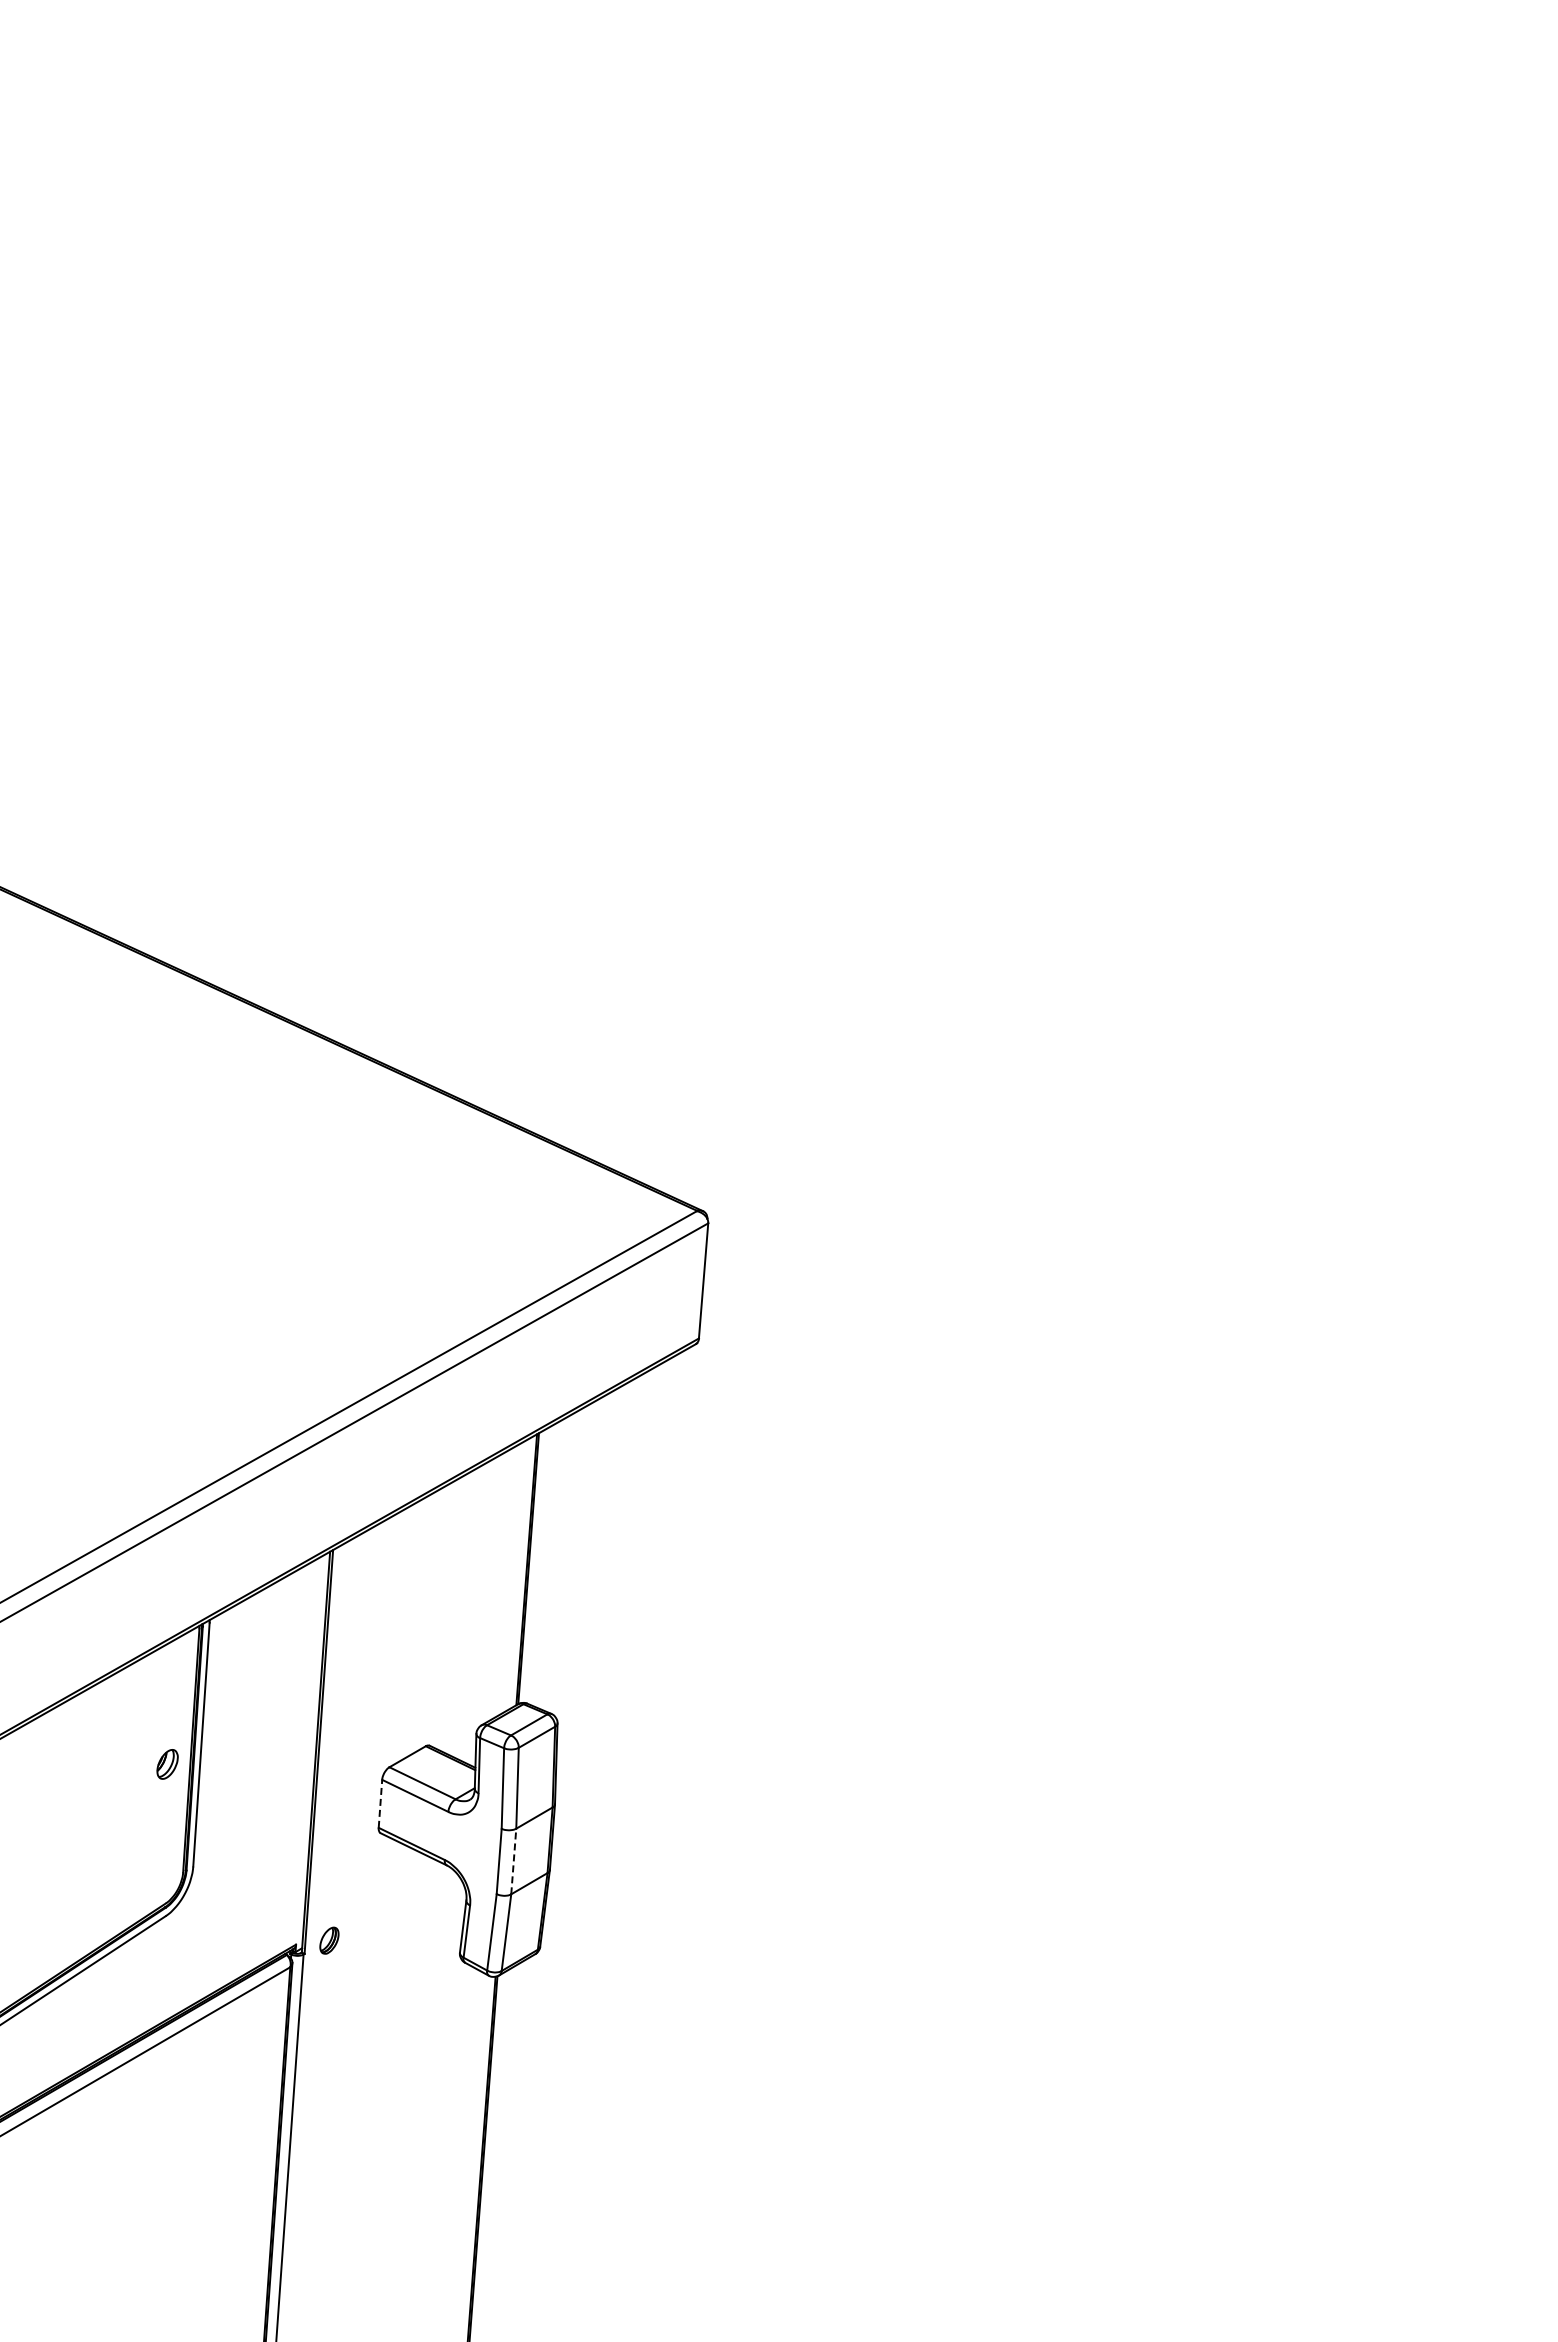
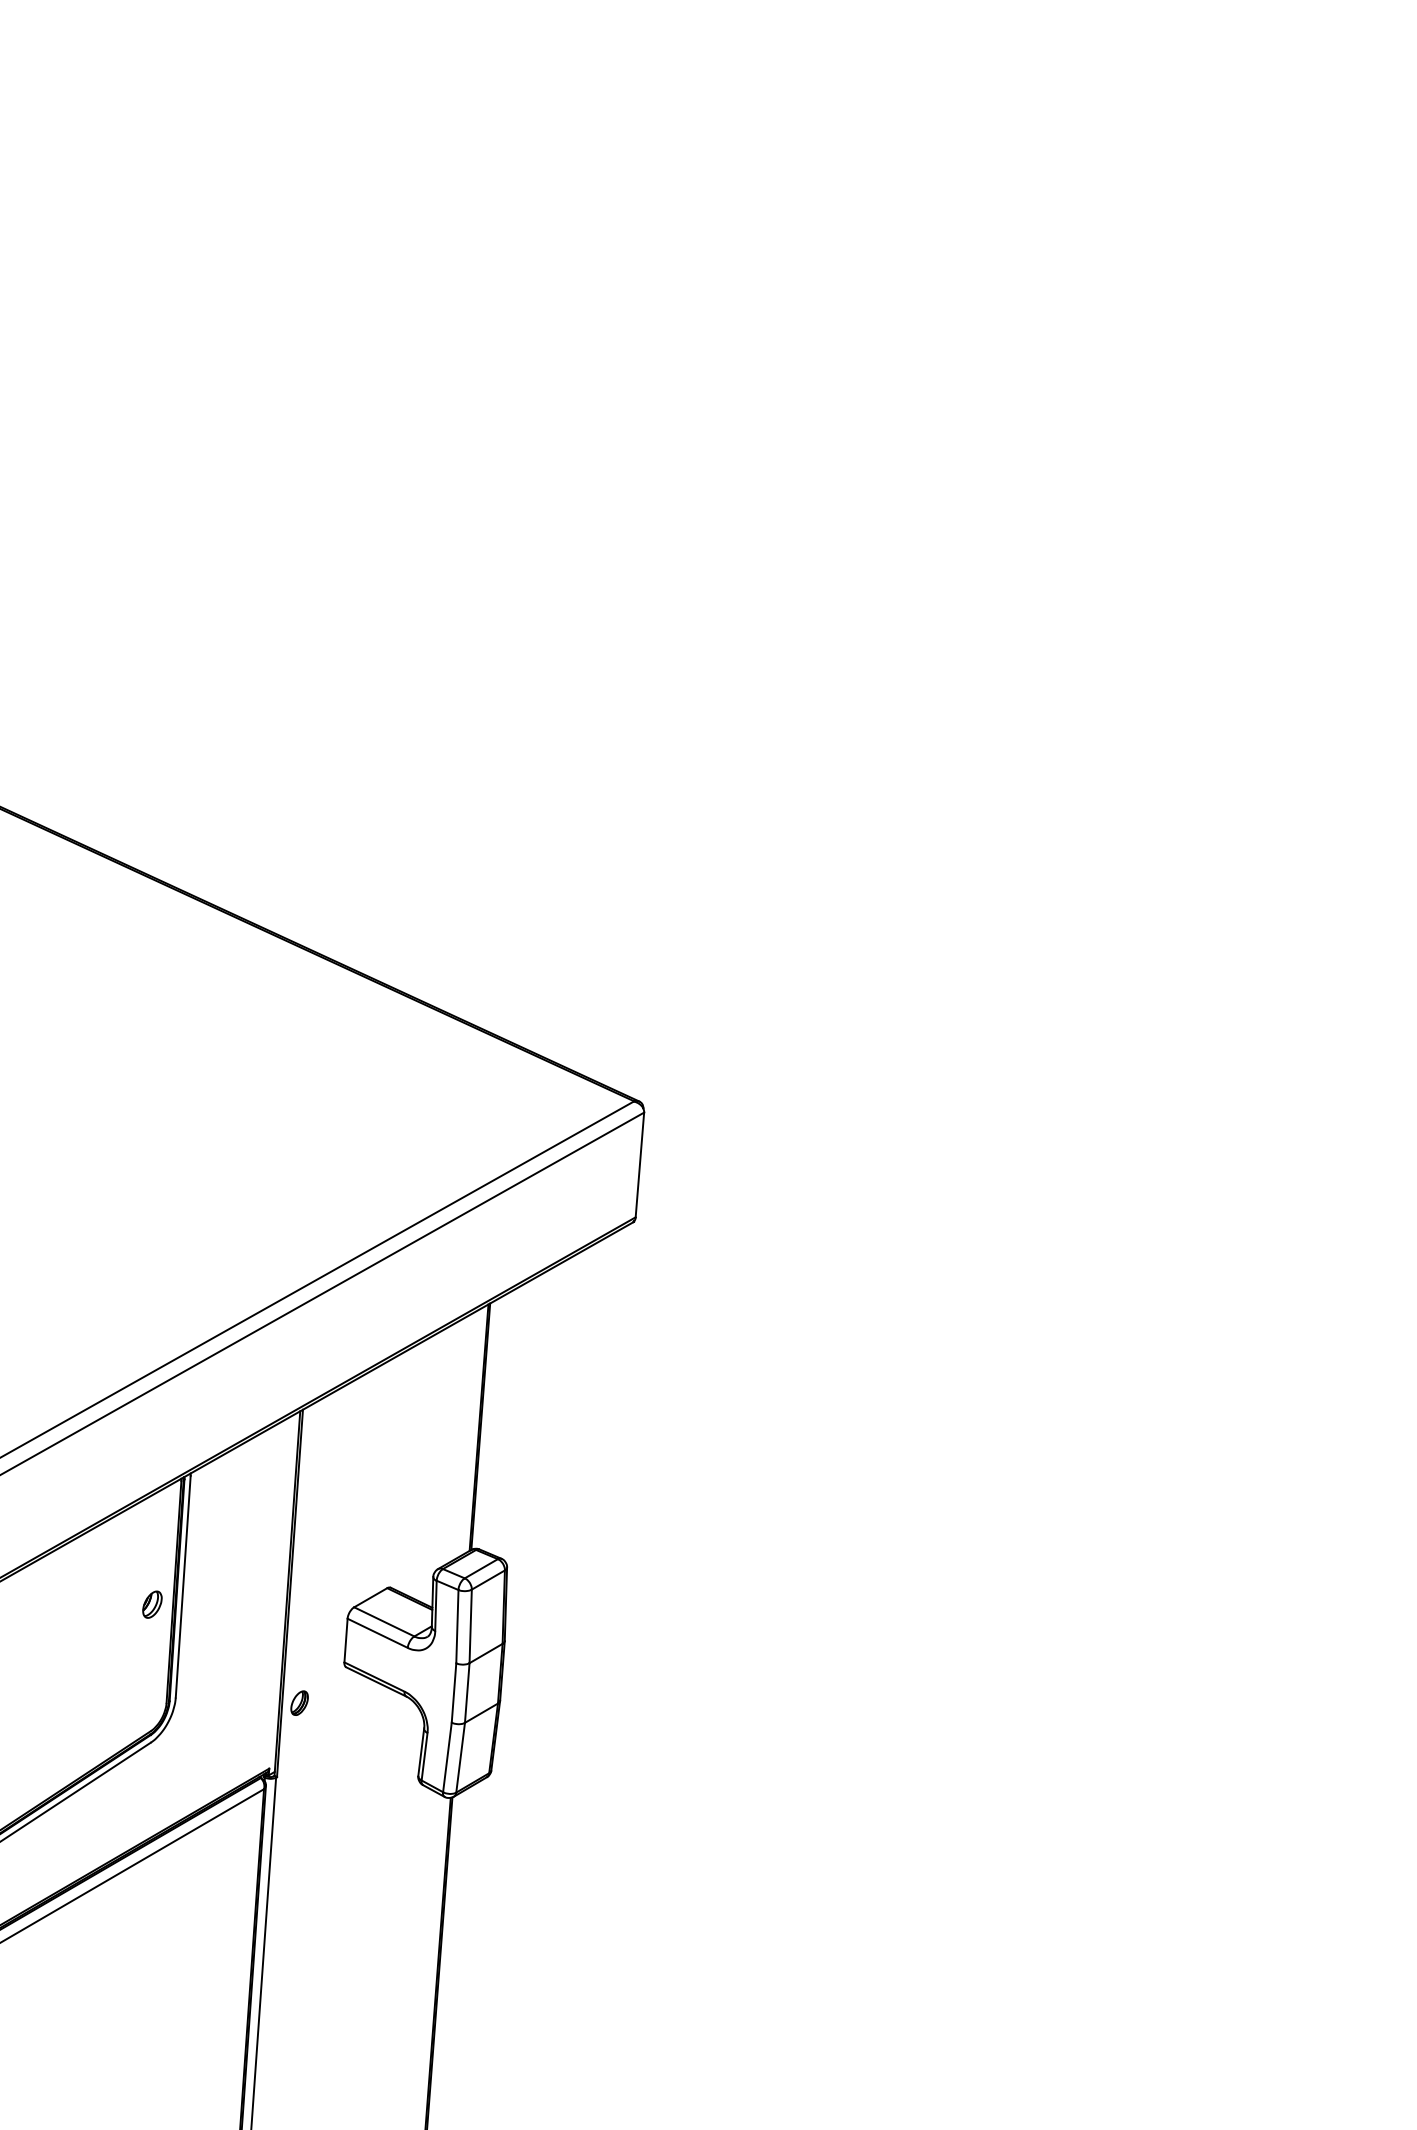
line: (380, 1803) -> (346, 1640), dashed -> solid
line: (513, 1861) -> (467, 1693), dashed -> solid
part: (329, 1940) -> (299, 1703), moved

